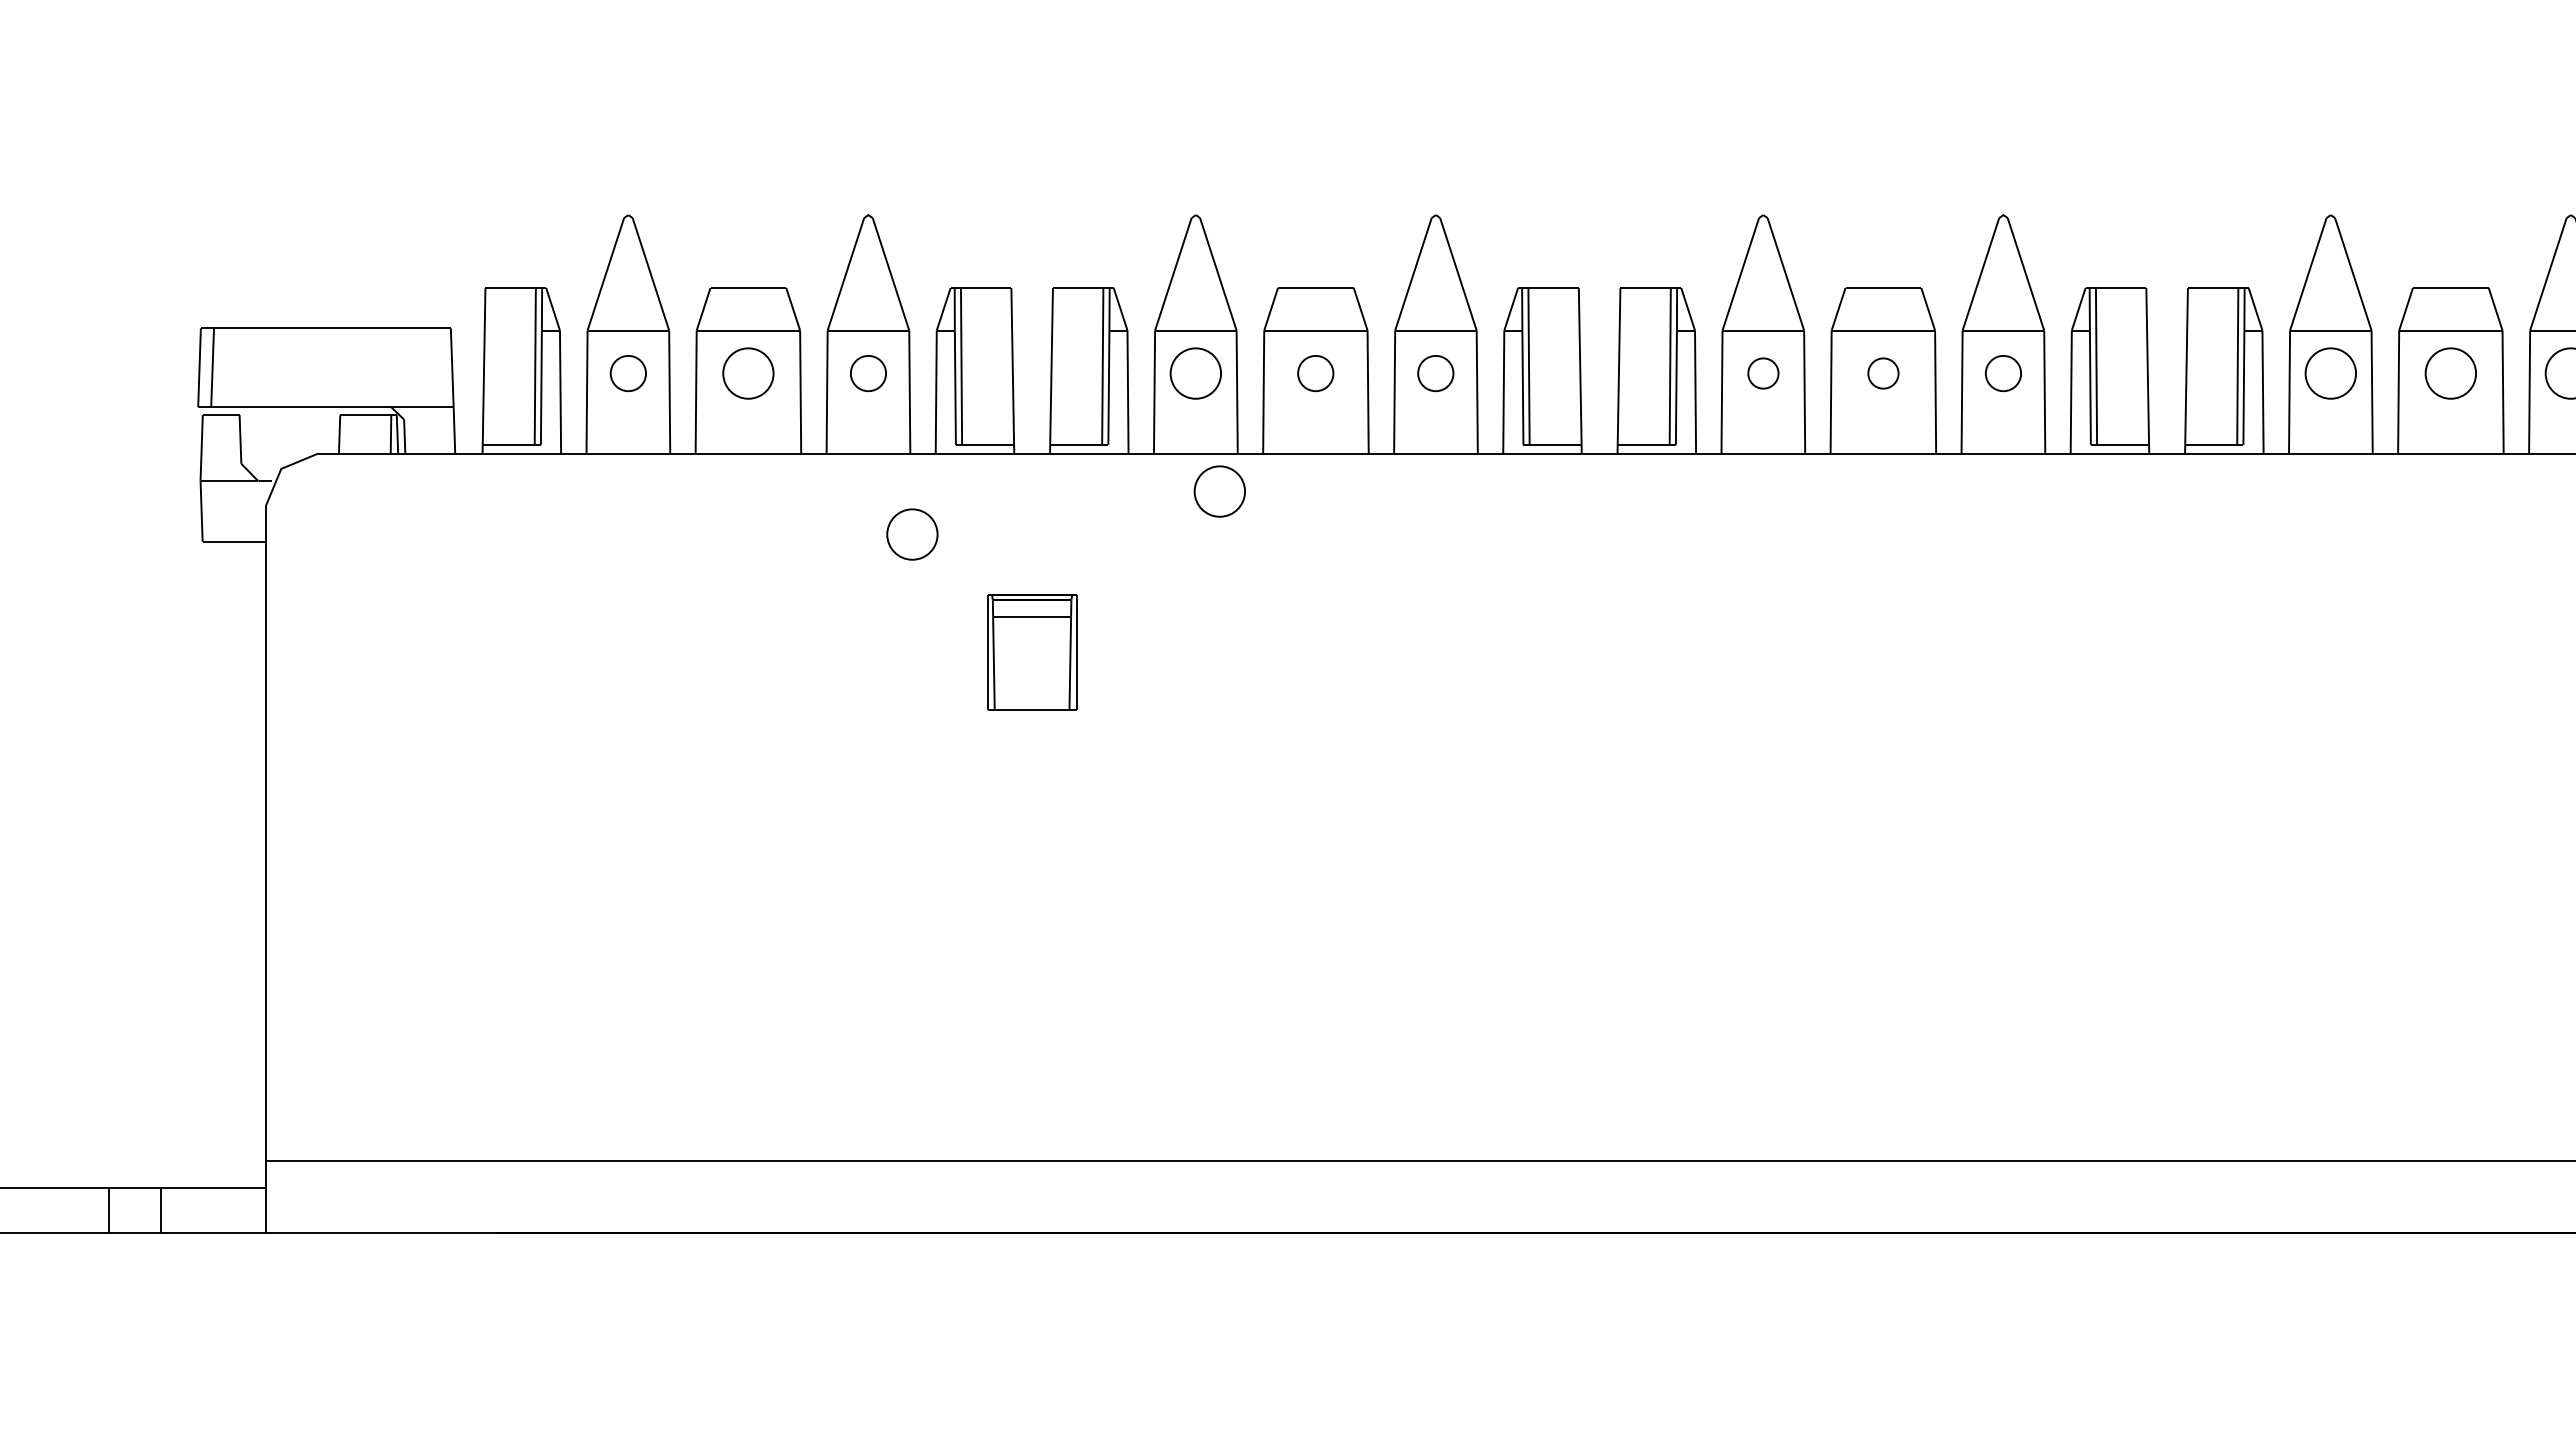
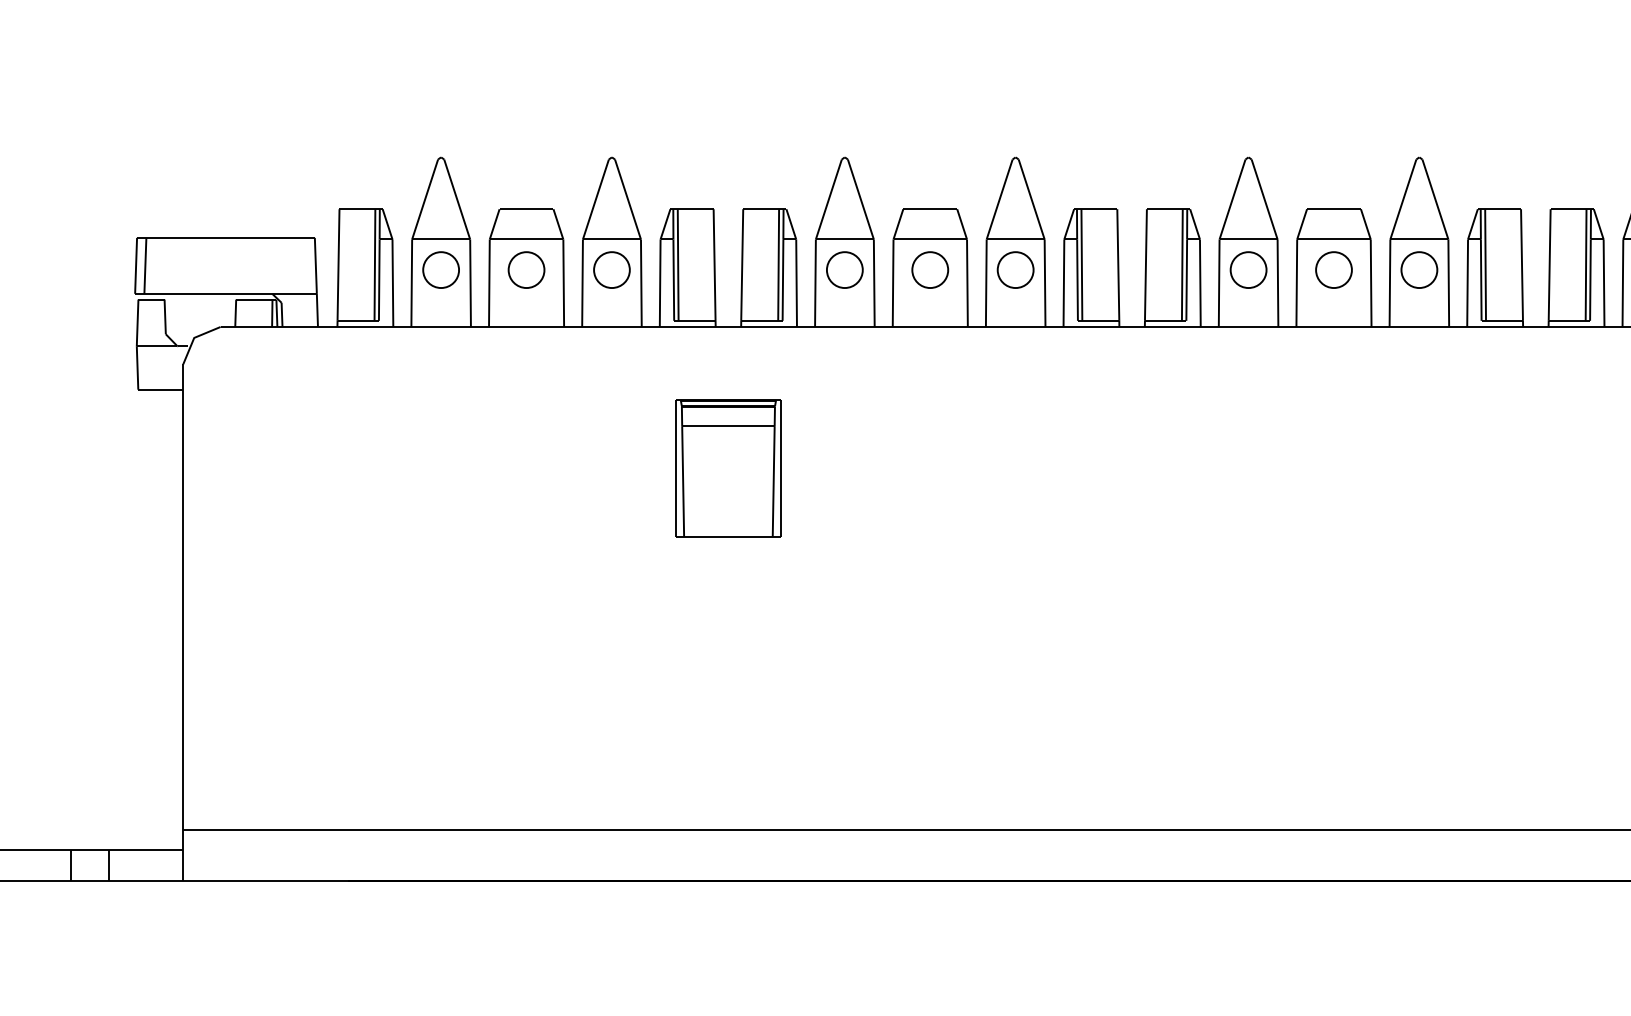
part: (628, 373) -> (441, 270), size x1.43
part: (868, 373) -> (611, 270), size x1.43
part: (1315, 373) -> (929, 270), size x1.43
part: (1435, 373) -> (1015, 270), size x1.43
part: (1763, 373) -> (1248, 270), size x1.67
part: (1883, 373) -> (1334, 270), size x1.67
part: (2003, 373) -> (1419, 270), size x1.43
part: (1219, 491) -> (861, 353), removed
part: (912, 534) -> (643, 384), removed
part: (1031, 651) -> (727, 467), size x1.67

